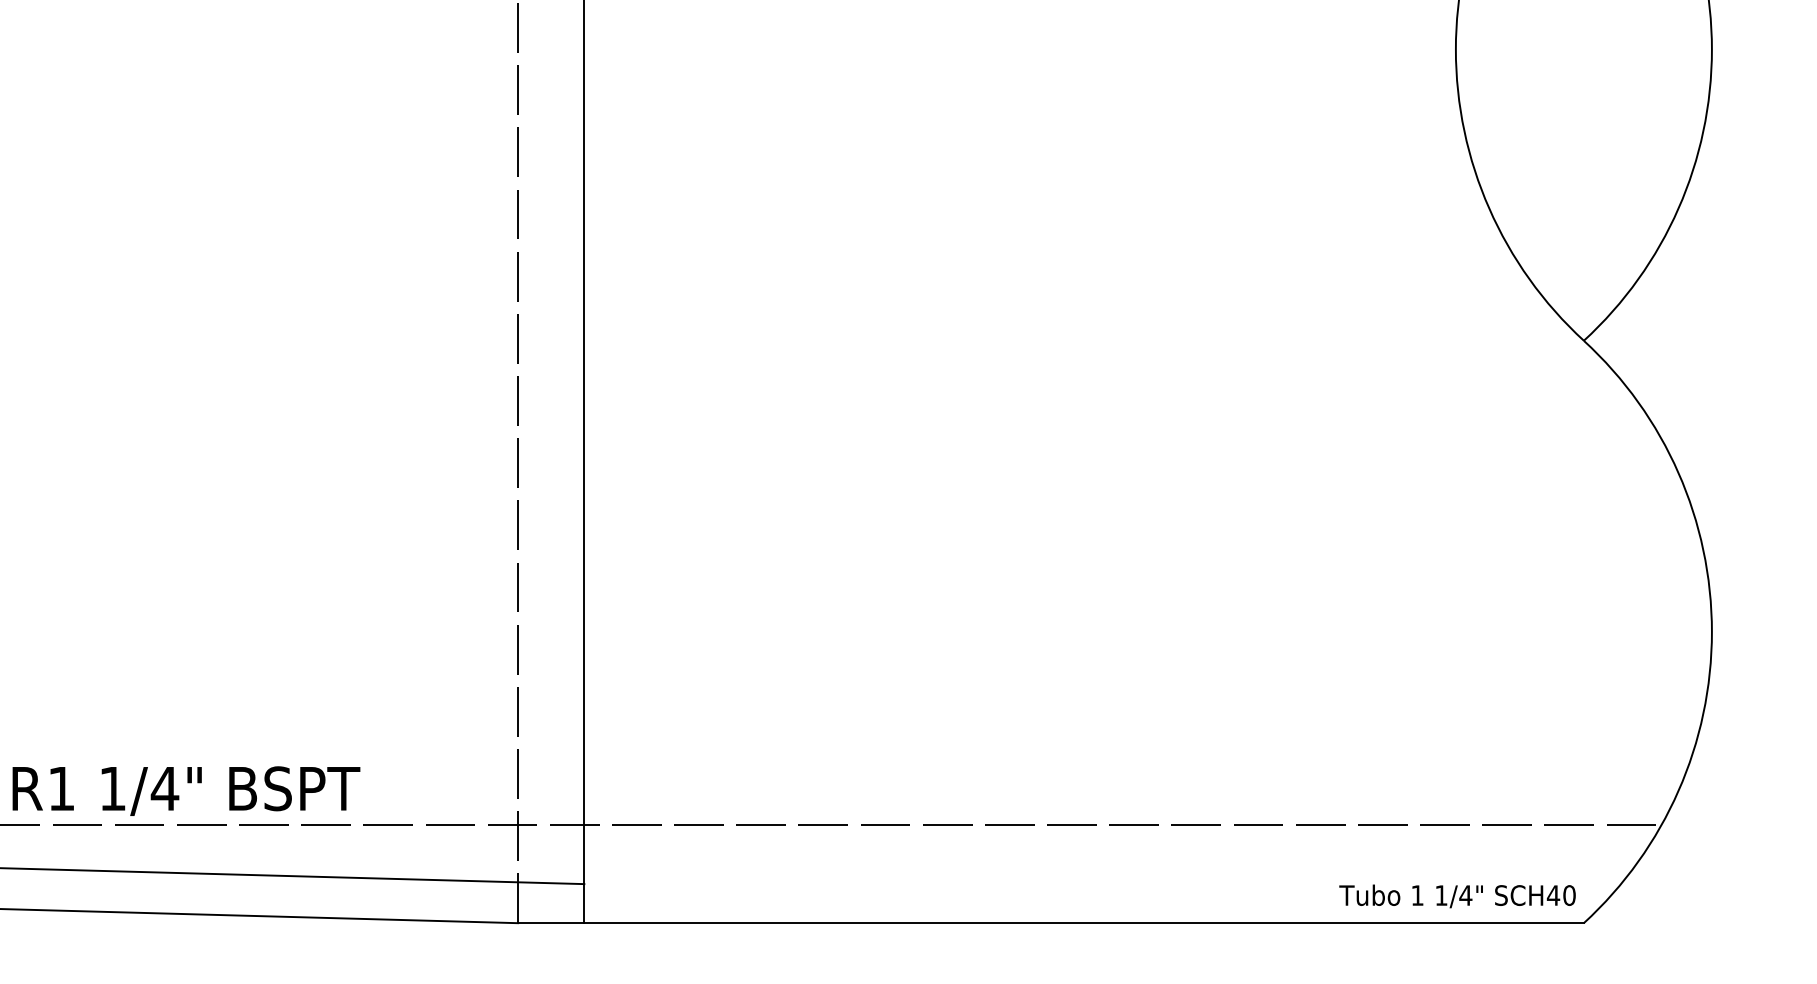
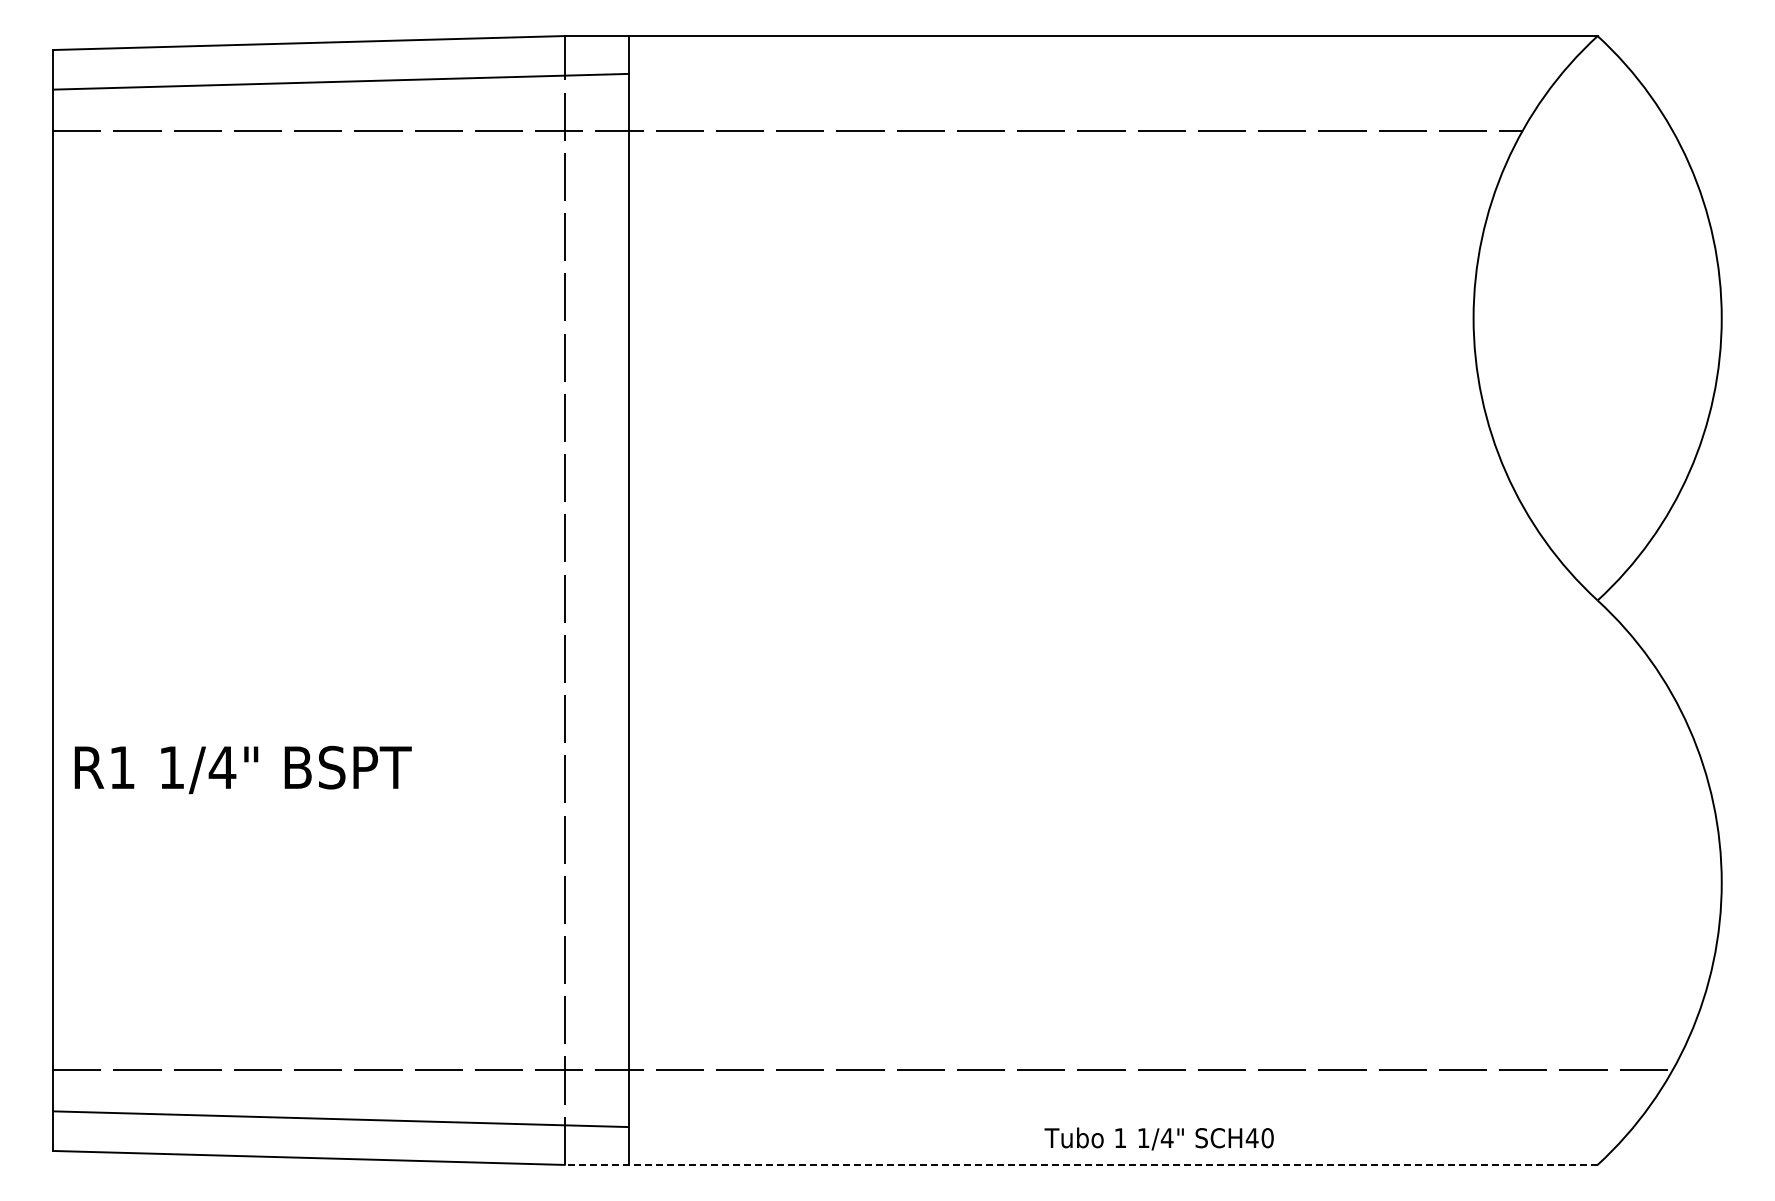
text: (185, 790) -> (242, 769), moved
text: (1456, 895) -> (1158, 1138), moved
line: (1051, 922) -> (1081, 1164), solid -> dashed

